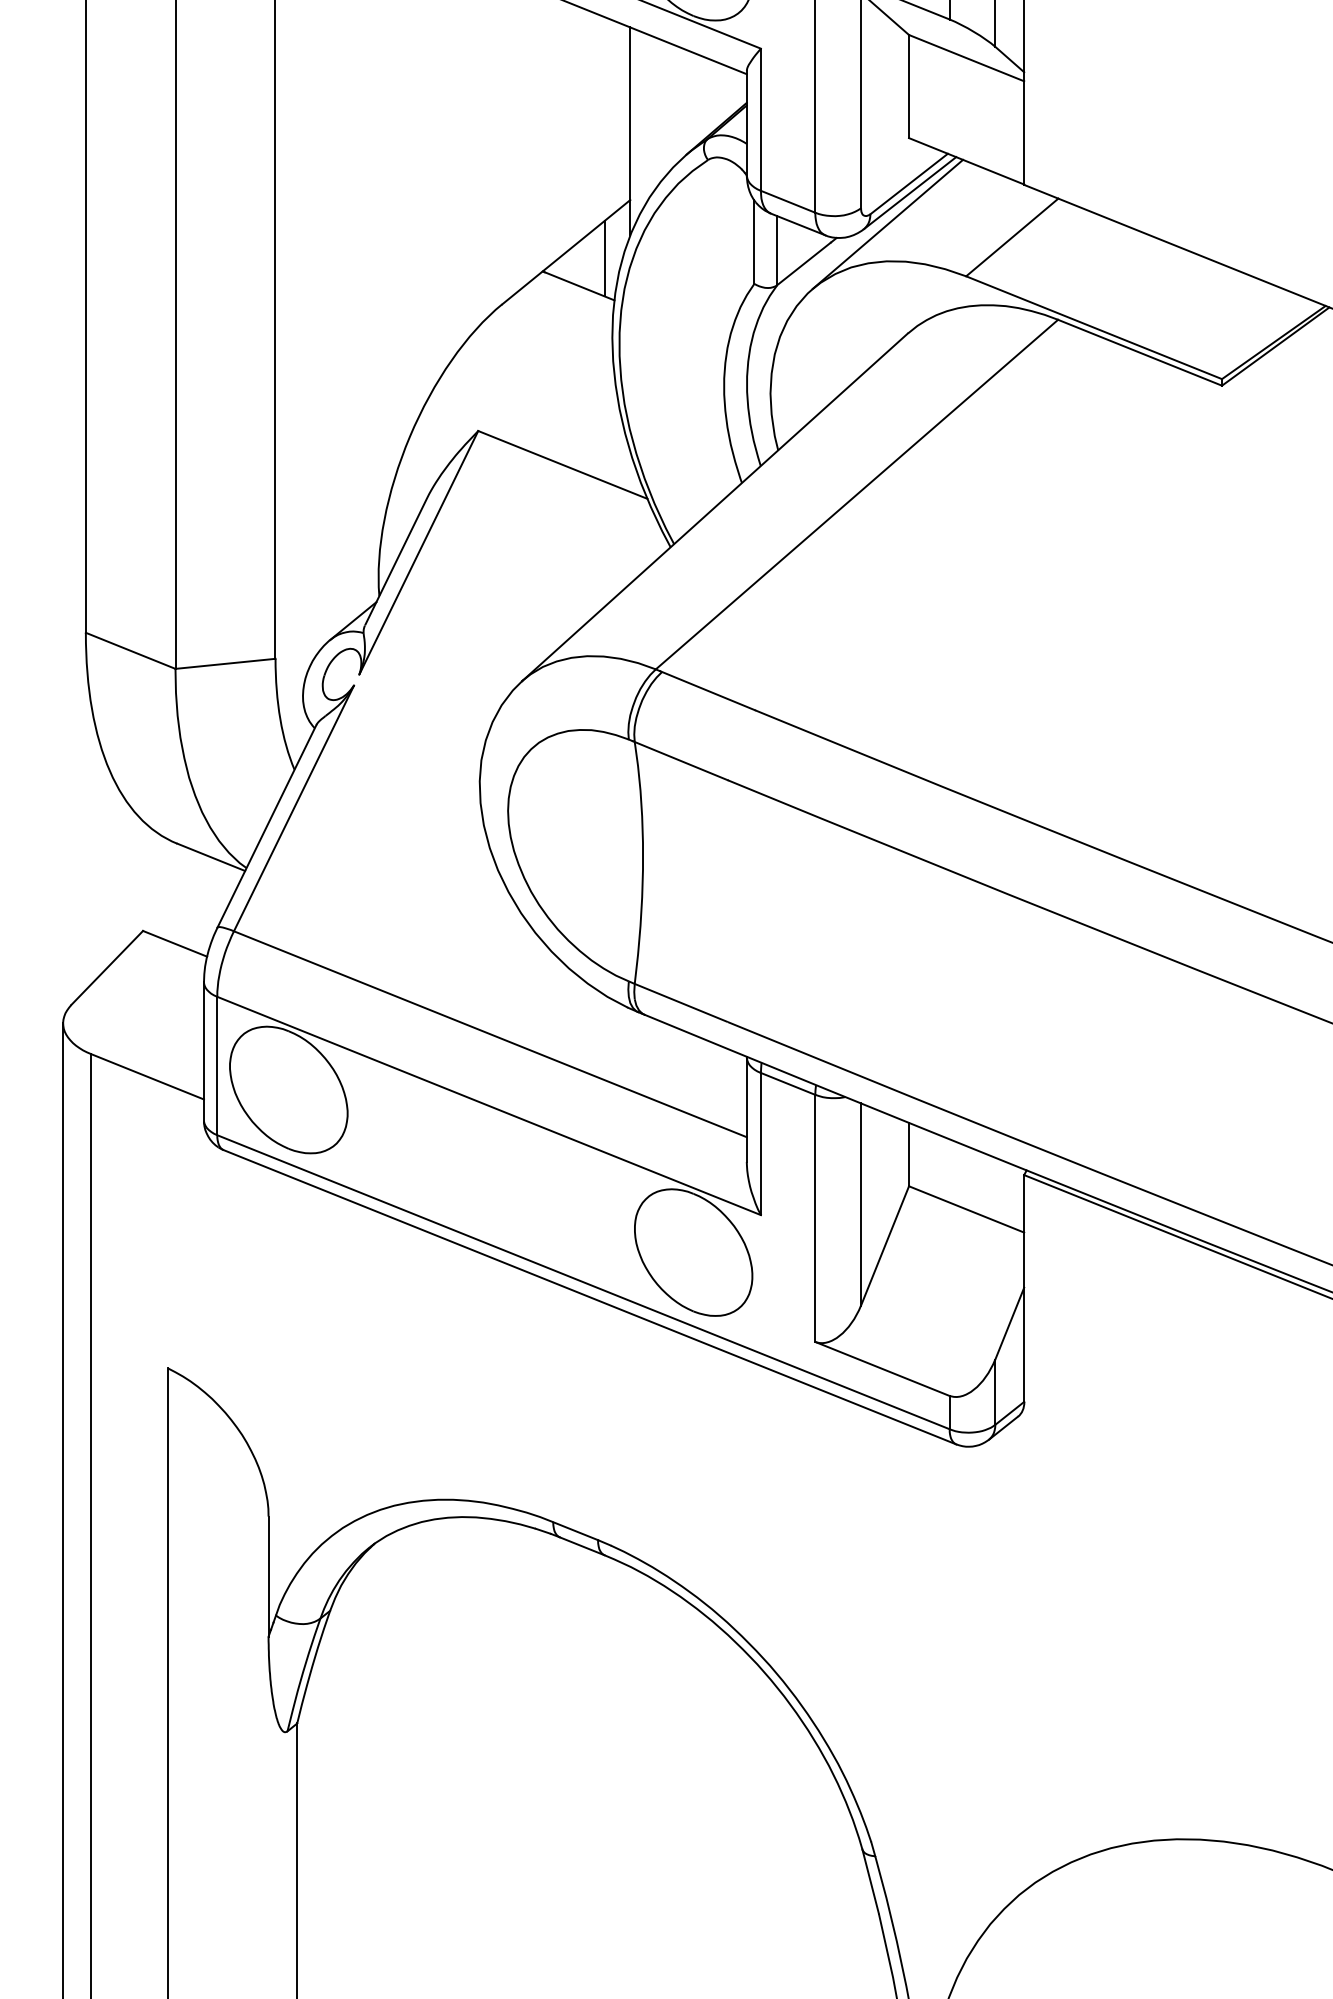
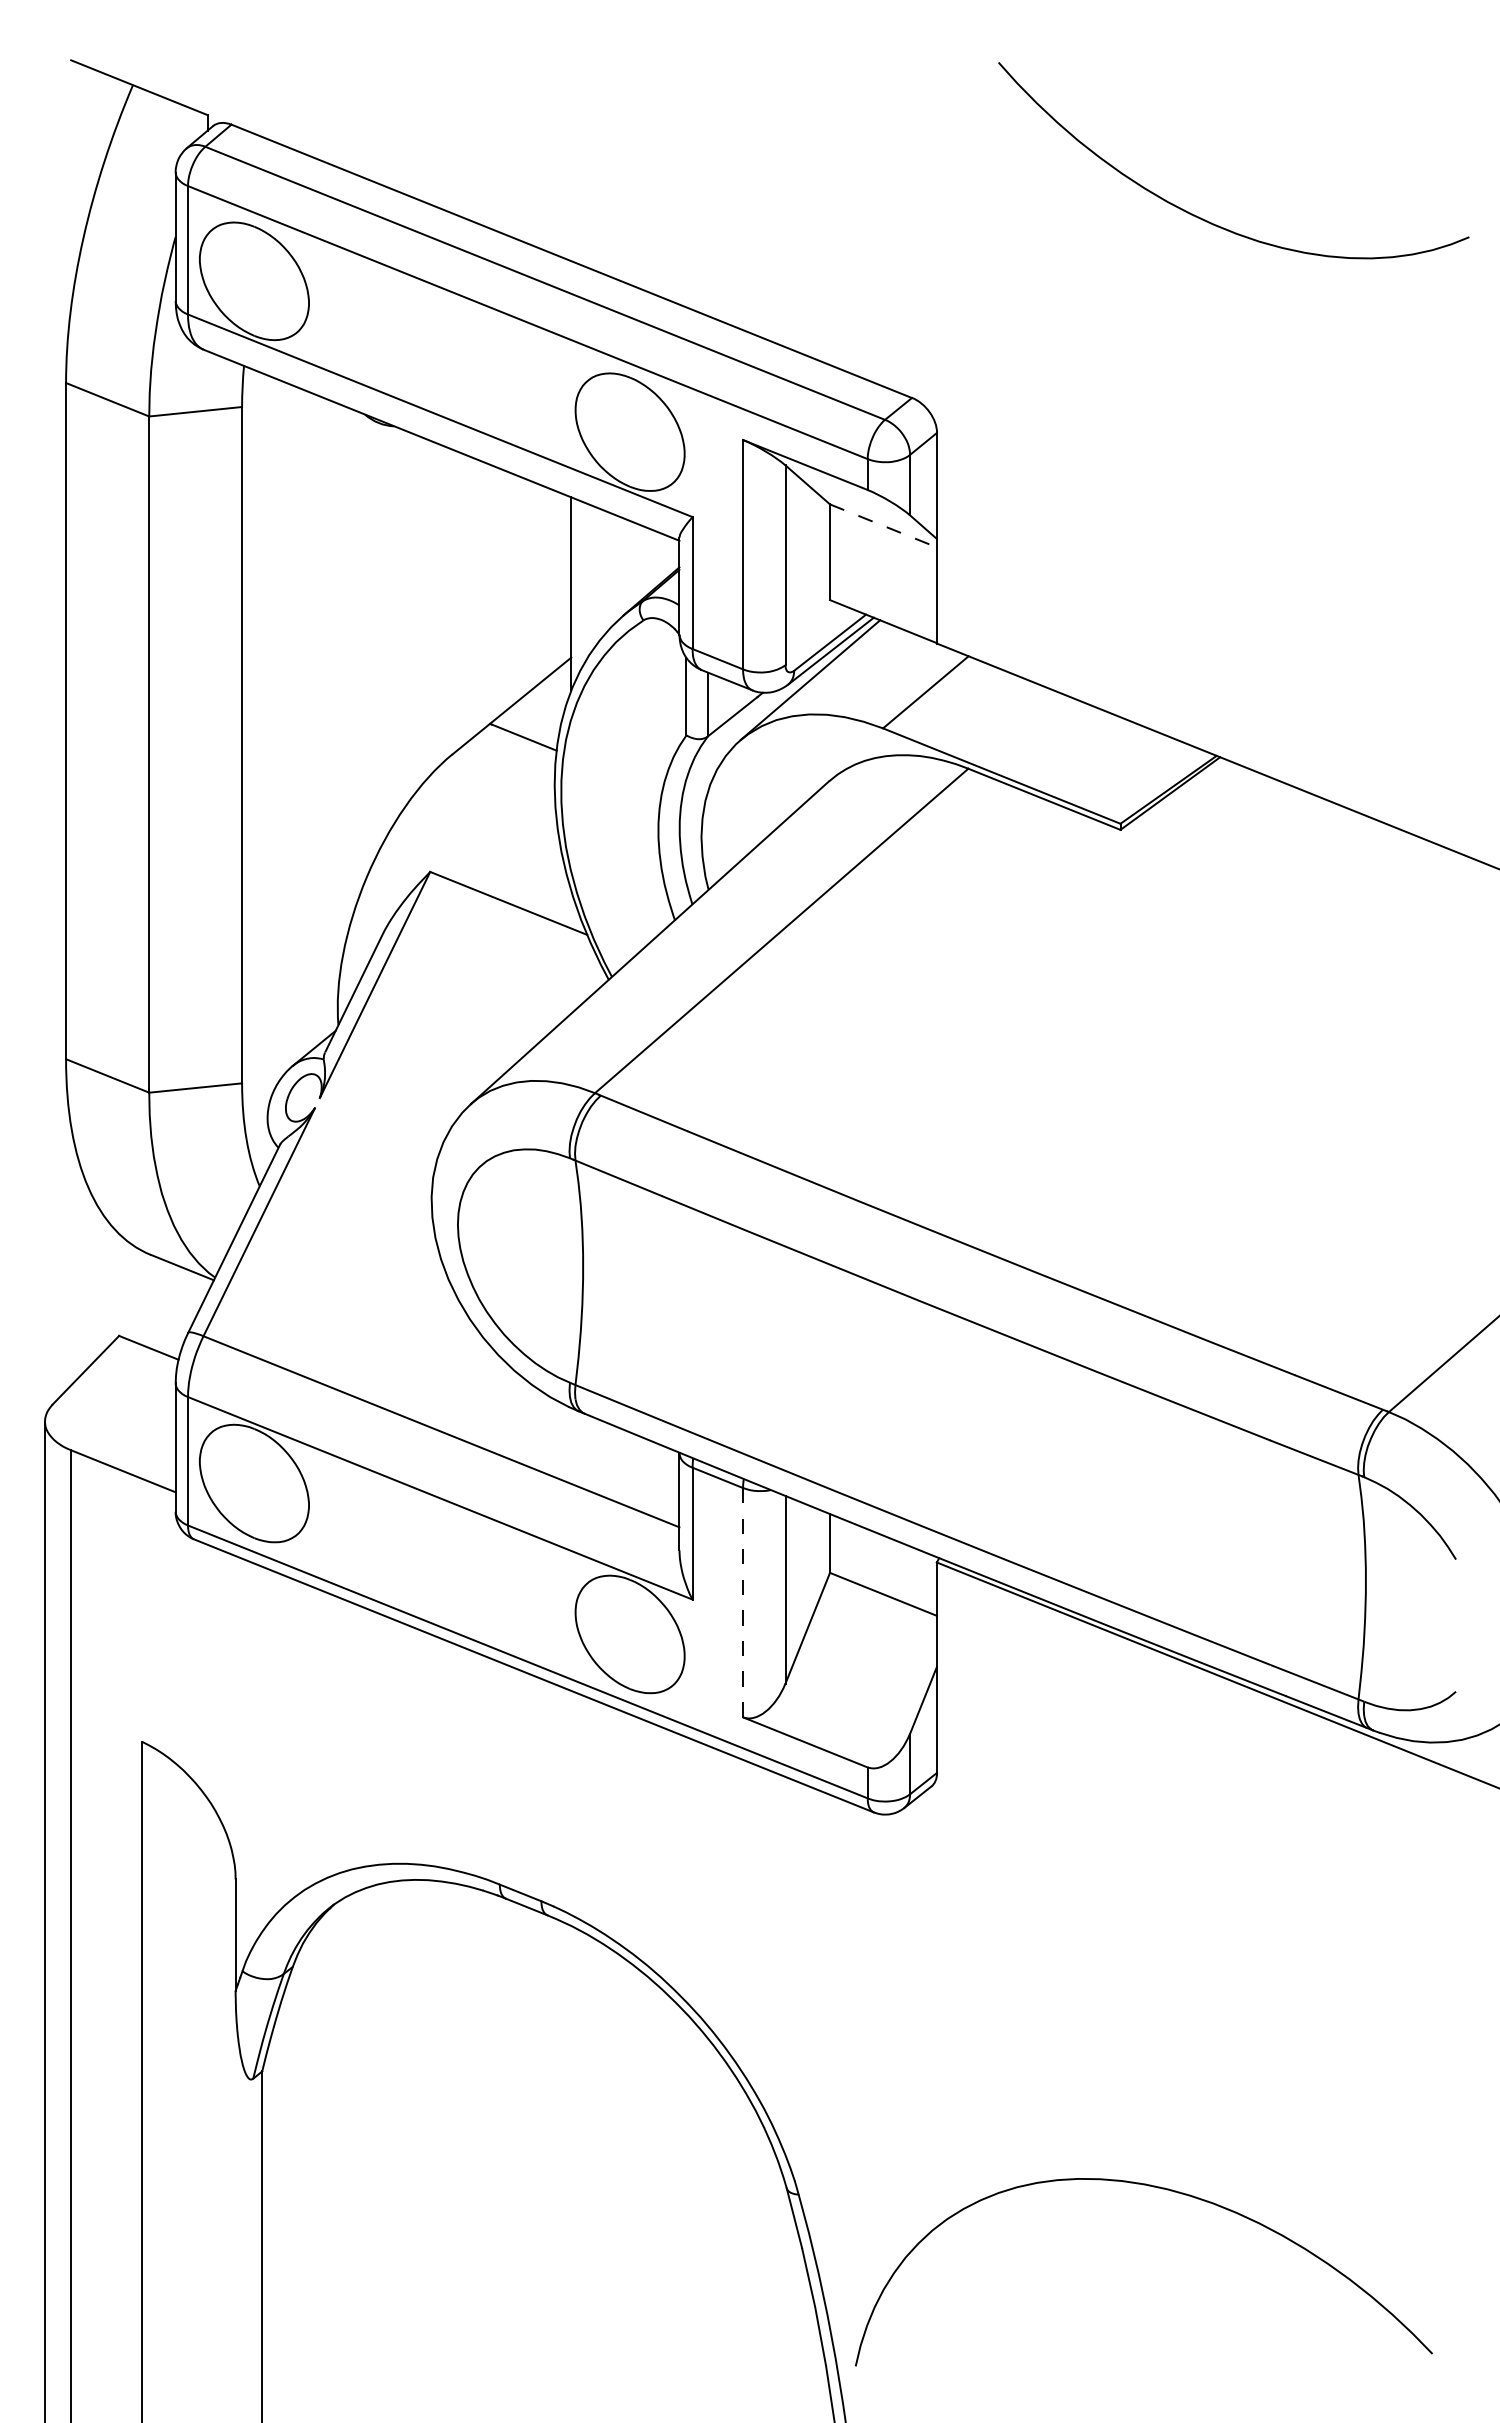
line: (966, 57) -> (883, 525), solid -> dashed
line: (604, 258) -> (547, 711), removed
line: (815, 1218) -> (743, 1602), solid -> dashed

